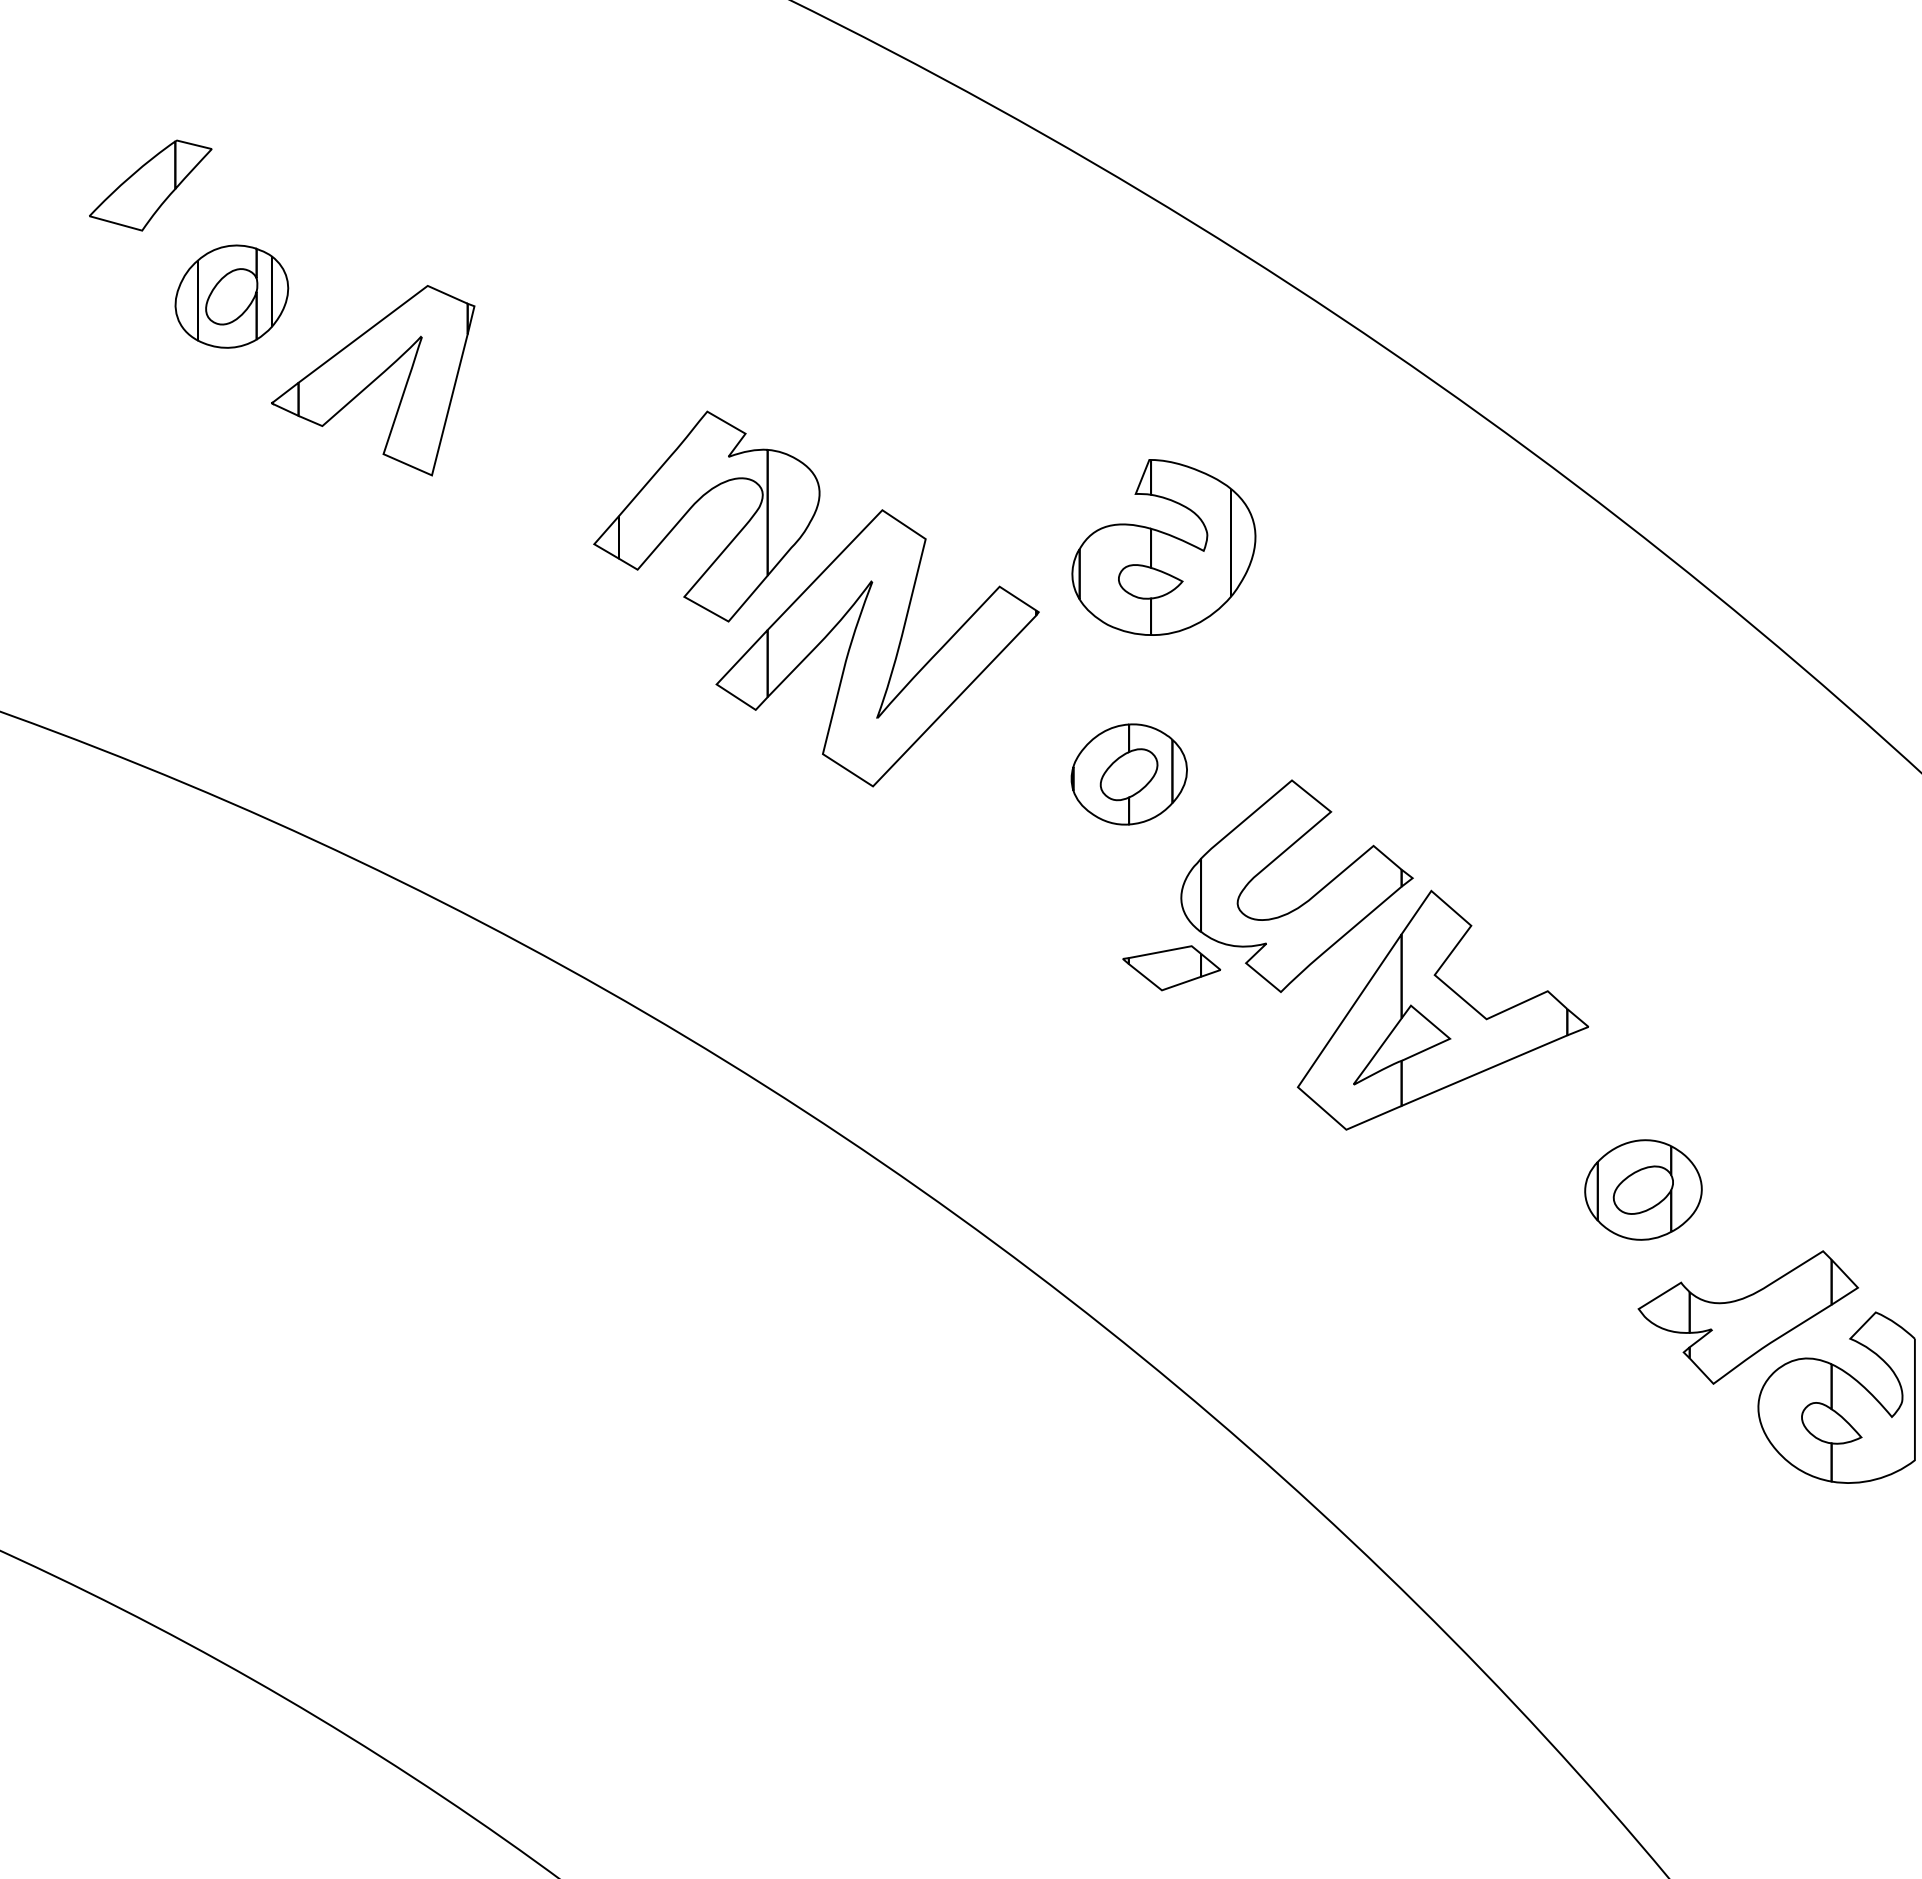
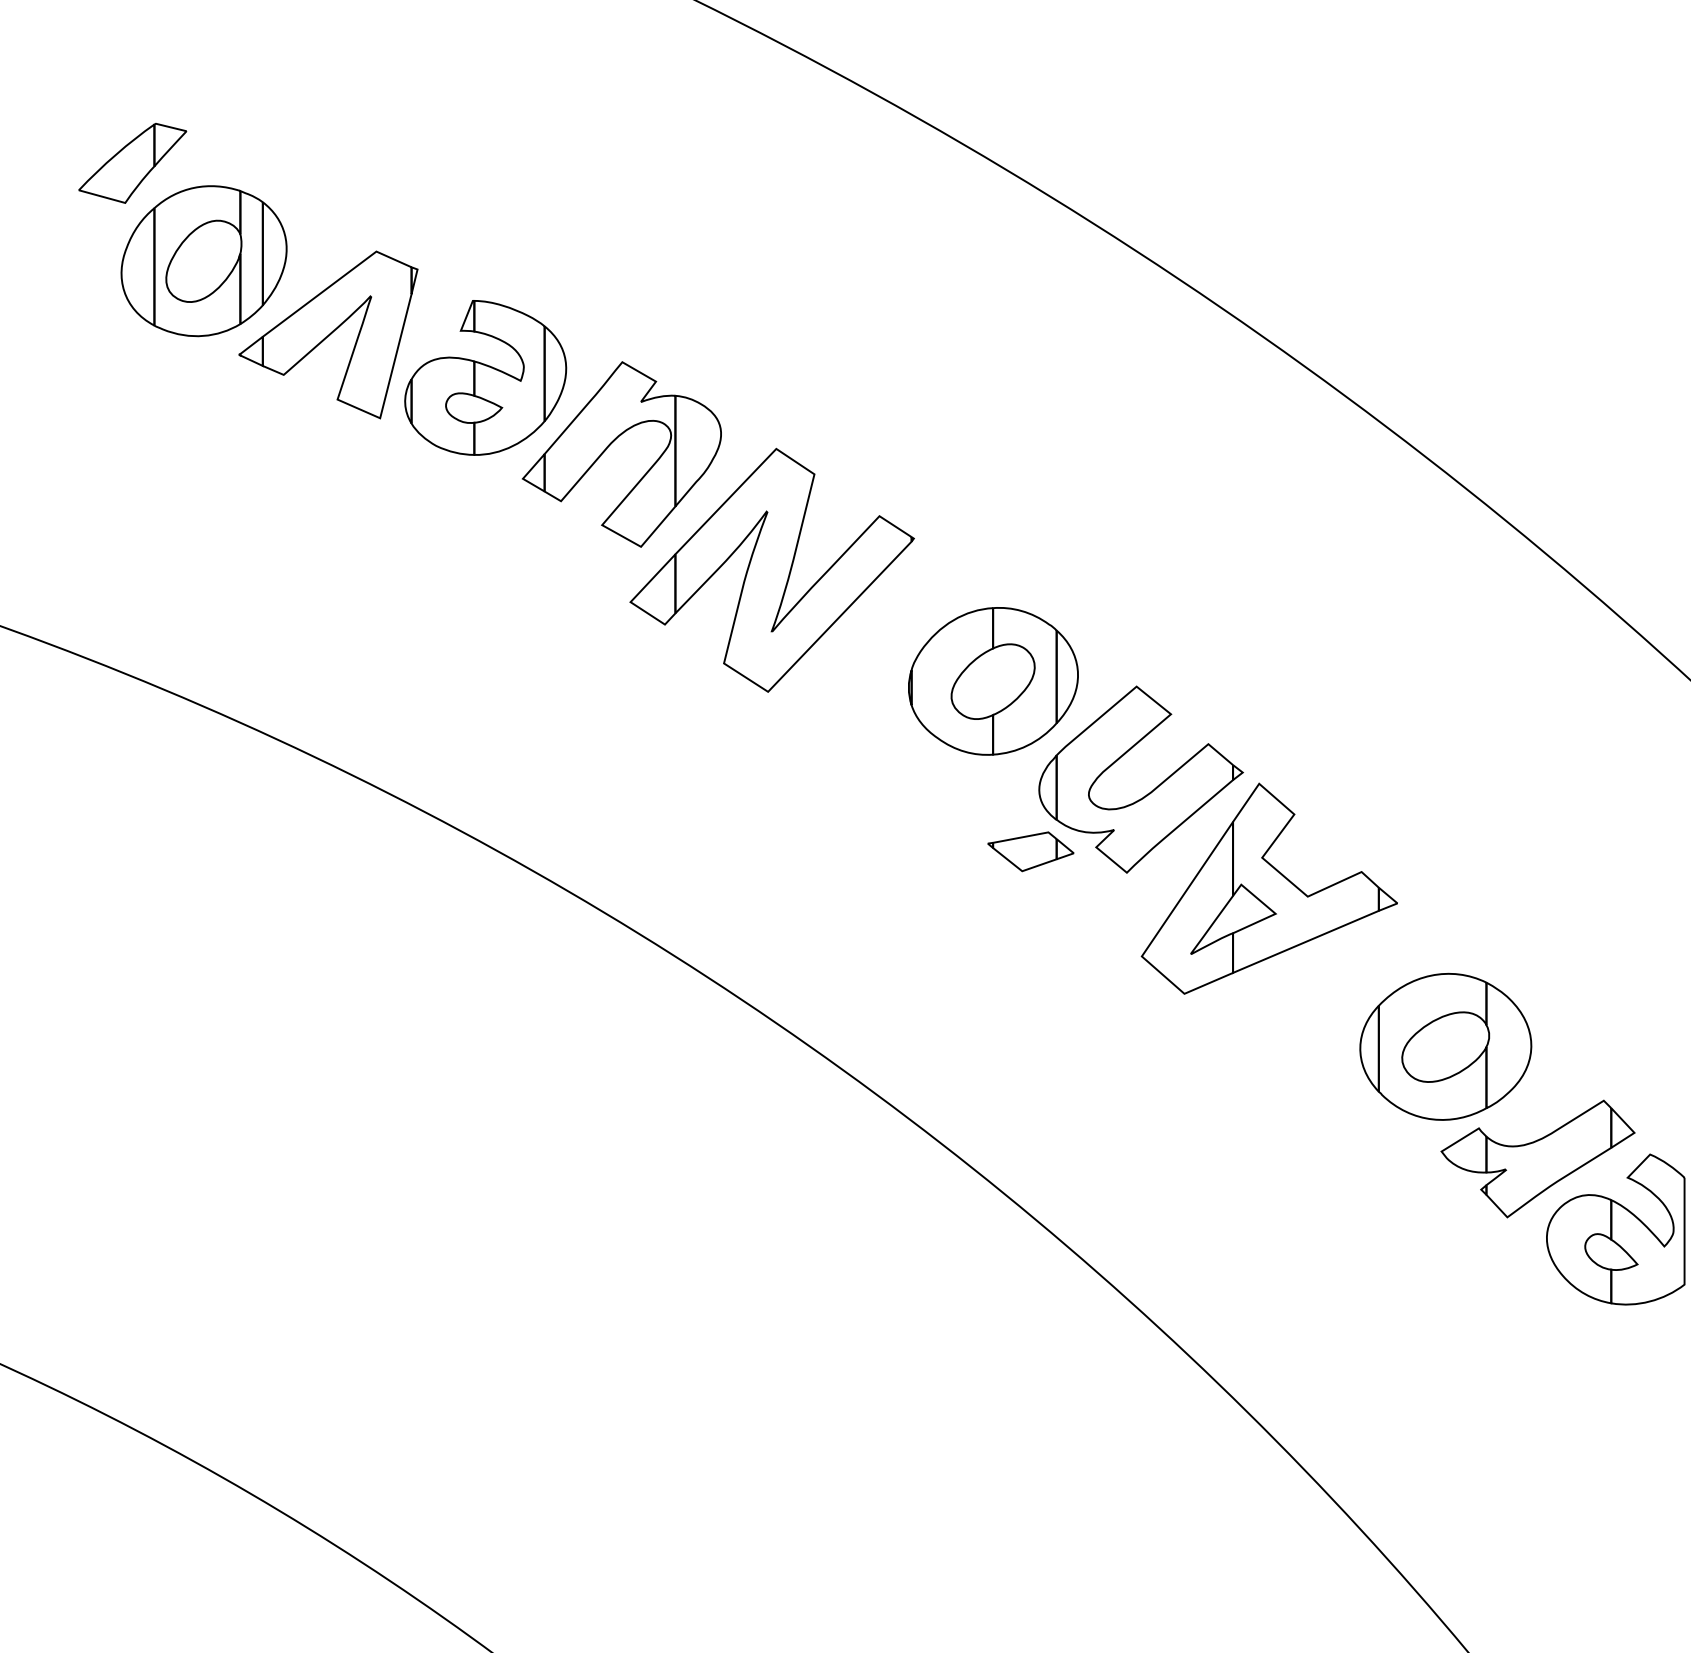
part: (231, 296) -> (203, 260), size x1.67
part: (1163, 547) -> (485, 377), moved
part: (1129, 774) -> (993, 681), size x1.67
part: (1643, 1189) -> (1445, 1046), size x1.67

